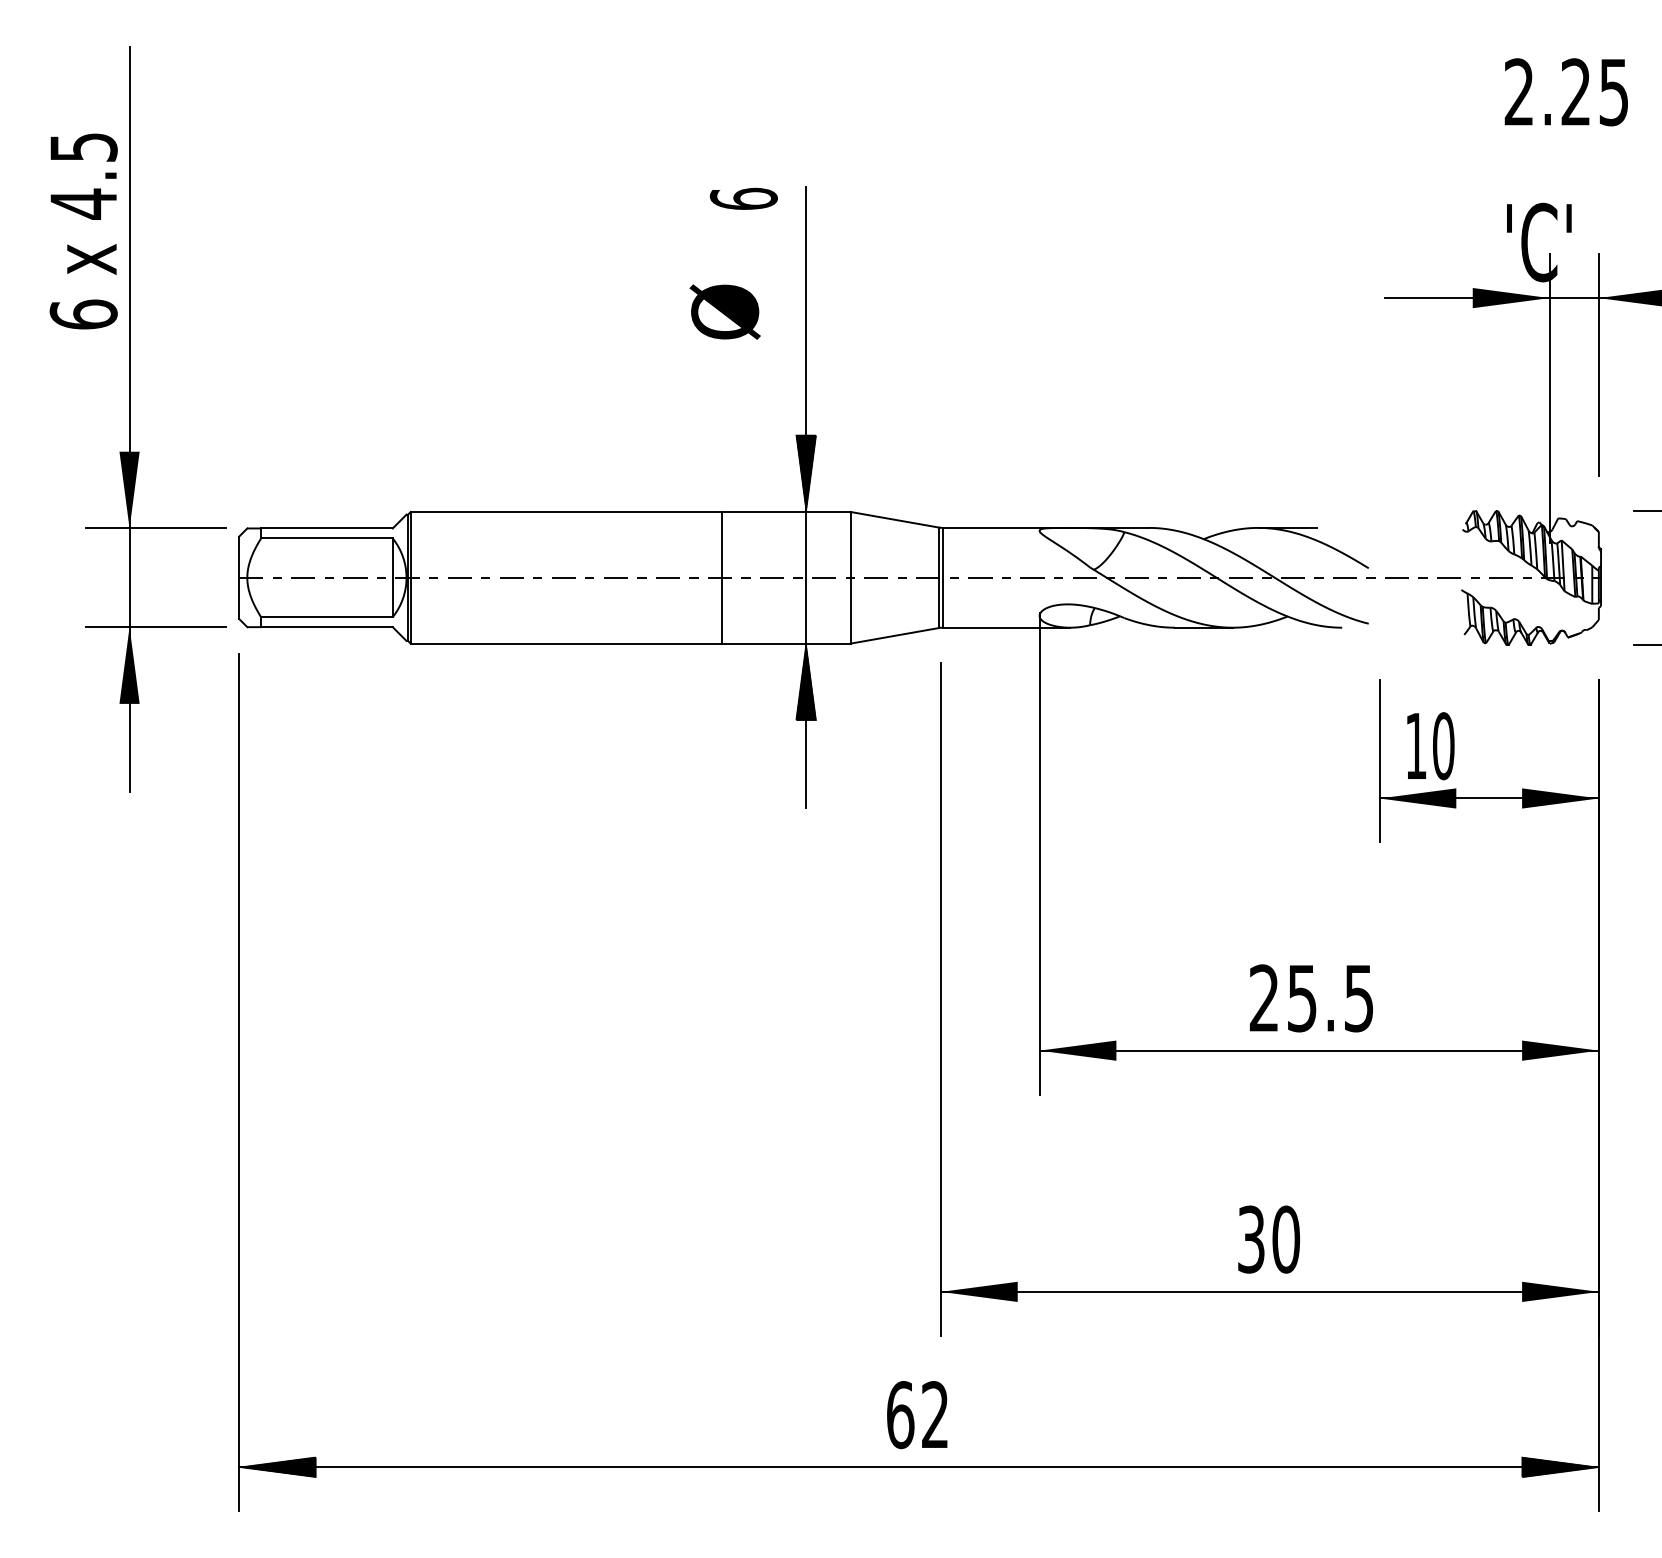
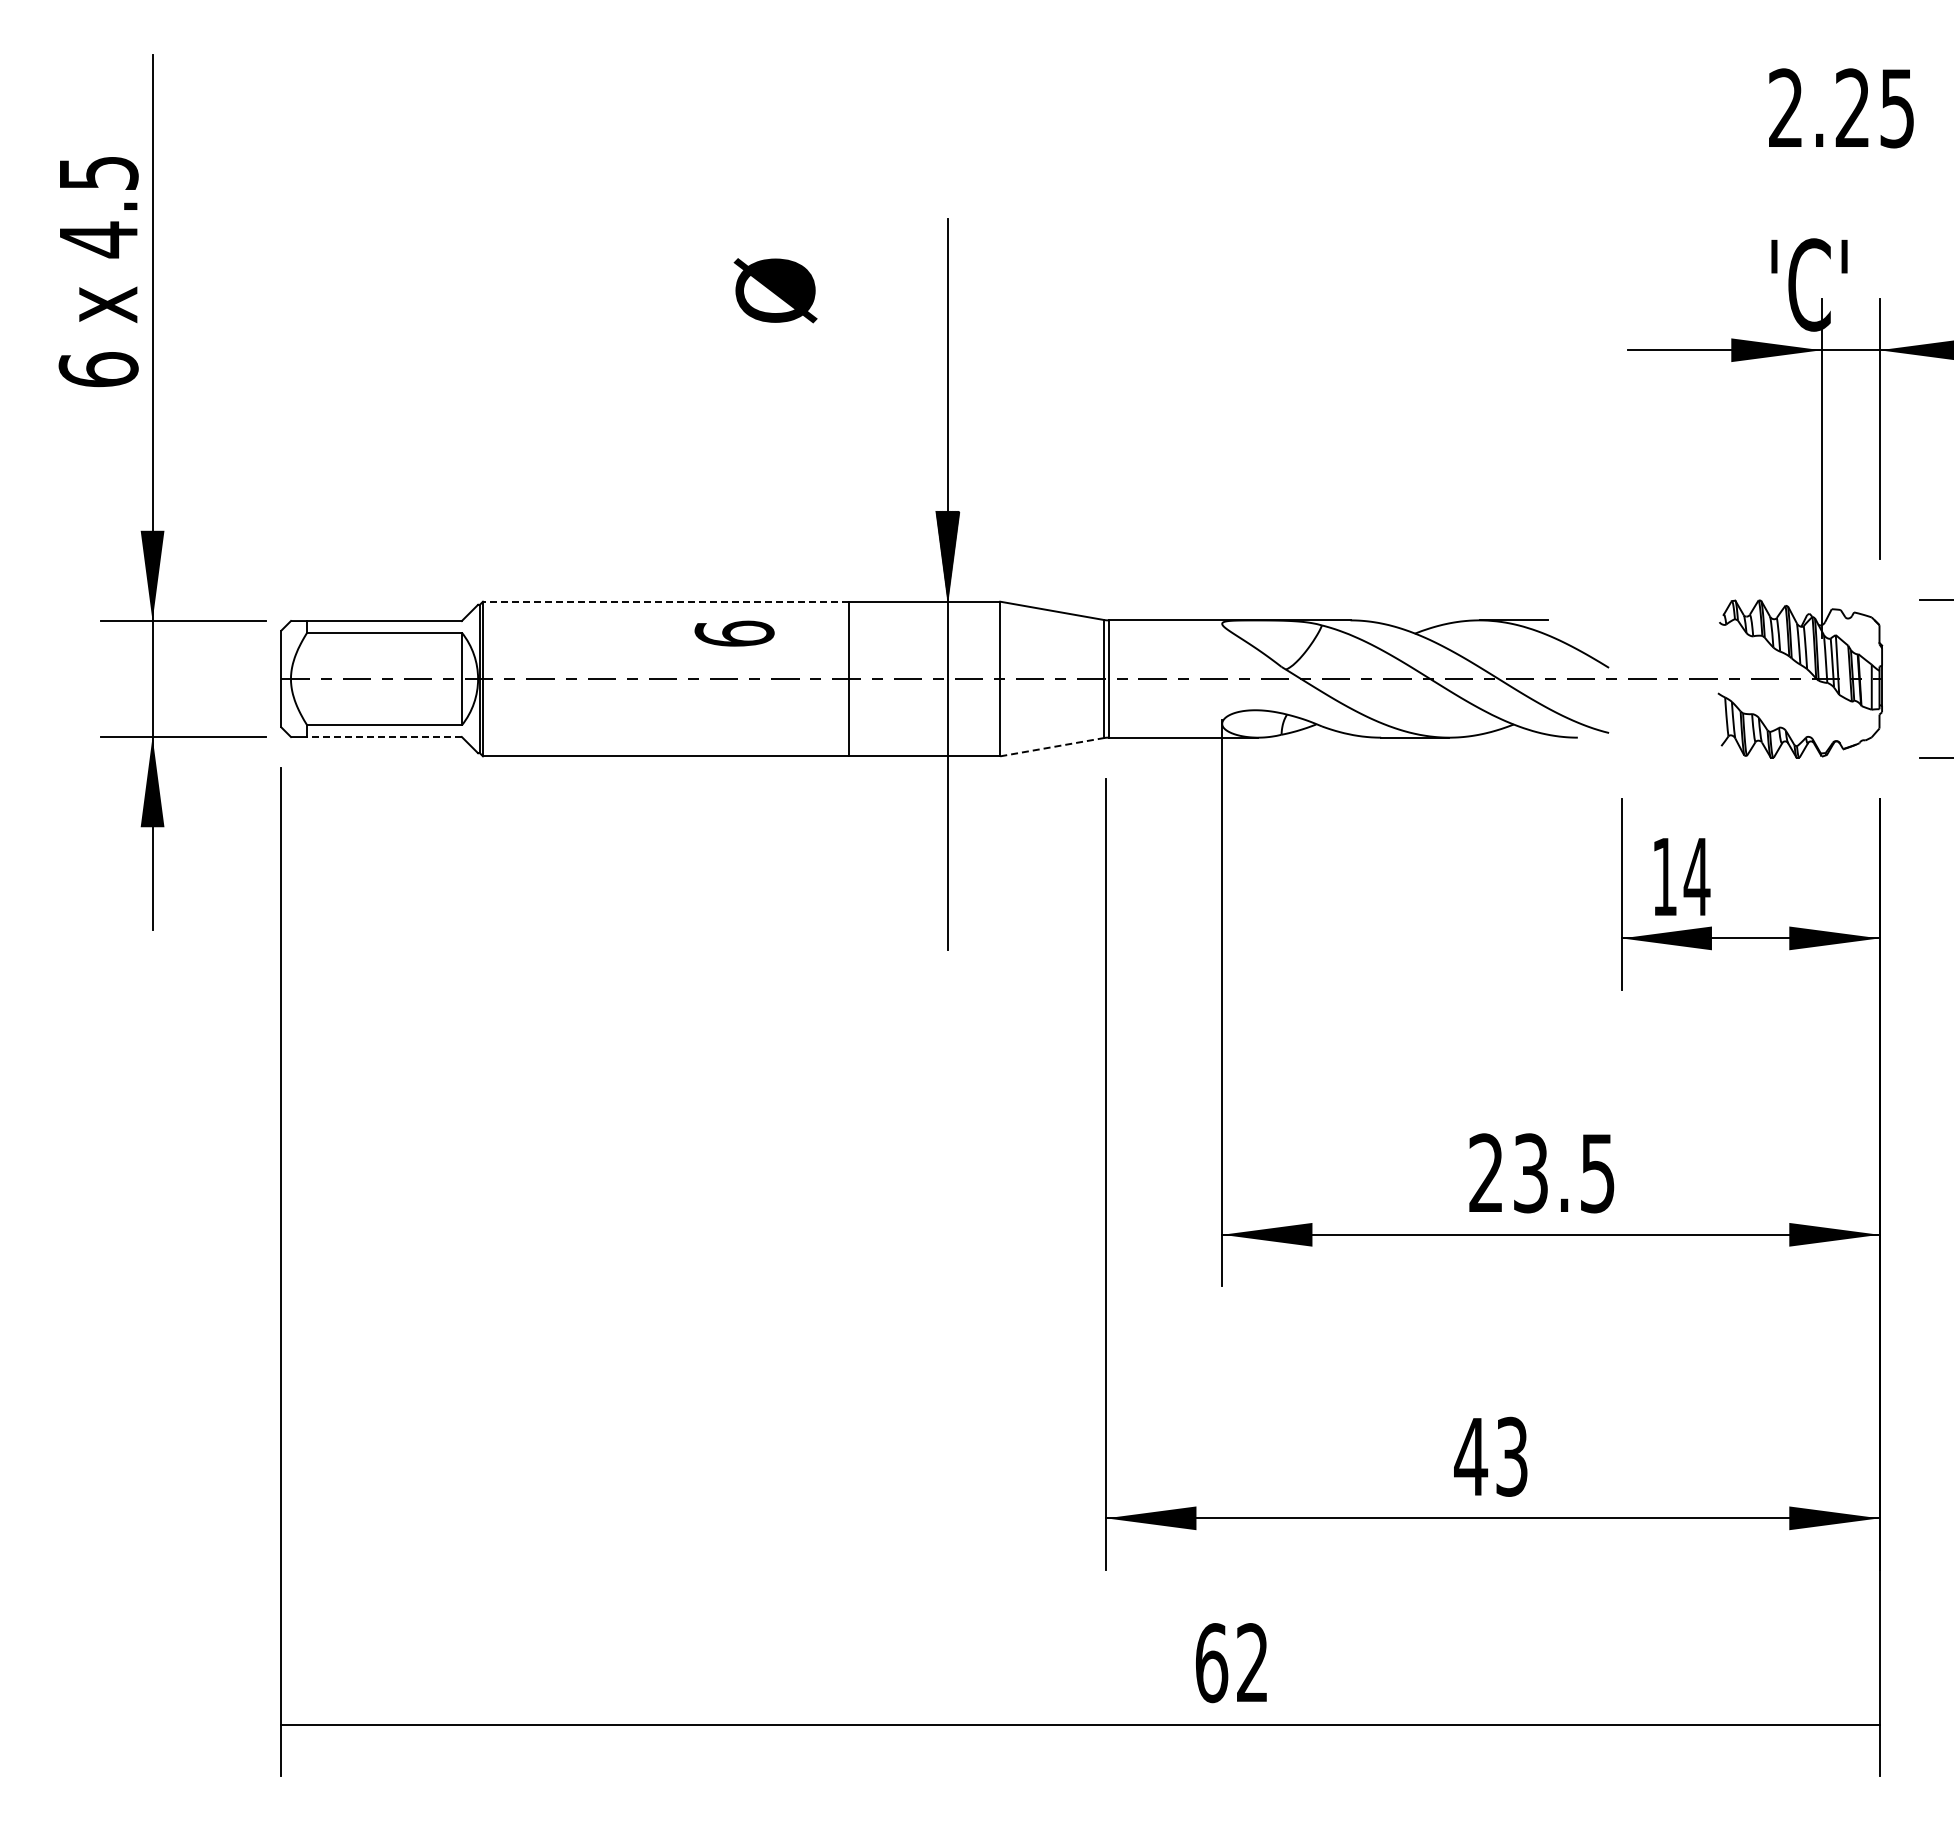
text: (743, 198) -> (734, 633), moved
text: (725, 311) -> (775, 290), moved
line: (565, 511) -> (665, 601), solid -> dashed
line: (326, 627) -> (384, 737), solid -> dashed
line: (895, 636) -> (1052, 747), solid -> dashed
hatch: (805, 682) -> (947, 801), removed
text: (1443, 745) -> (1696, 876), 10 -> 14
text: (1301, 997) -> (1530, 1172), 25.5 -> 23.5
text: (1268, 1239) -> (1491, 1456), 30 -> 43
text: (917, 1415) -> (1231, 1663), moved
hatch: (277, 1467) -> (326, 1724), removed
hatch: (1559, 1467) -> (1833, 1724), removed

